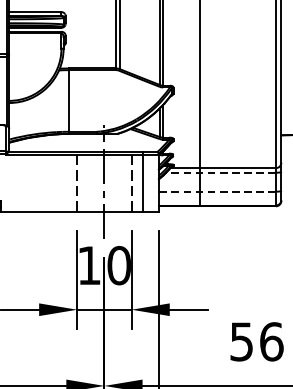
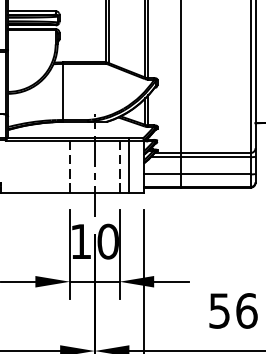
line: (220, 173) -> (200, 157), dashed -> solid
line: (216, 191) -> (196, 174), dashed -> solid

